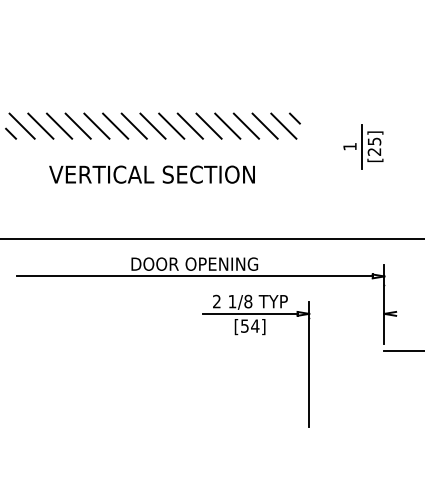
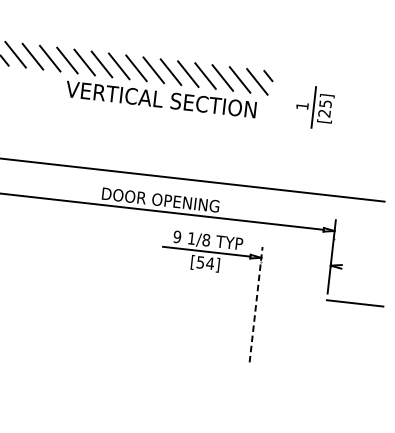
part: (363, 146) -> (314, 107), moved
text: (151, 174) -> (160, 99), moved
text: (216, 301) -> (176, 236), 2 -> 9
line: (309, 364) -> (256, 304), solid -> dashed

